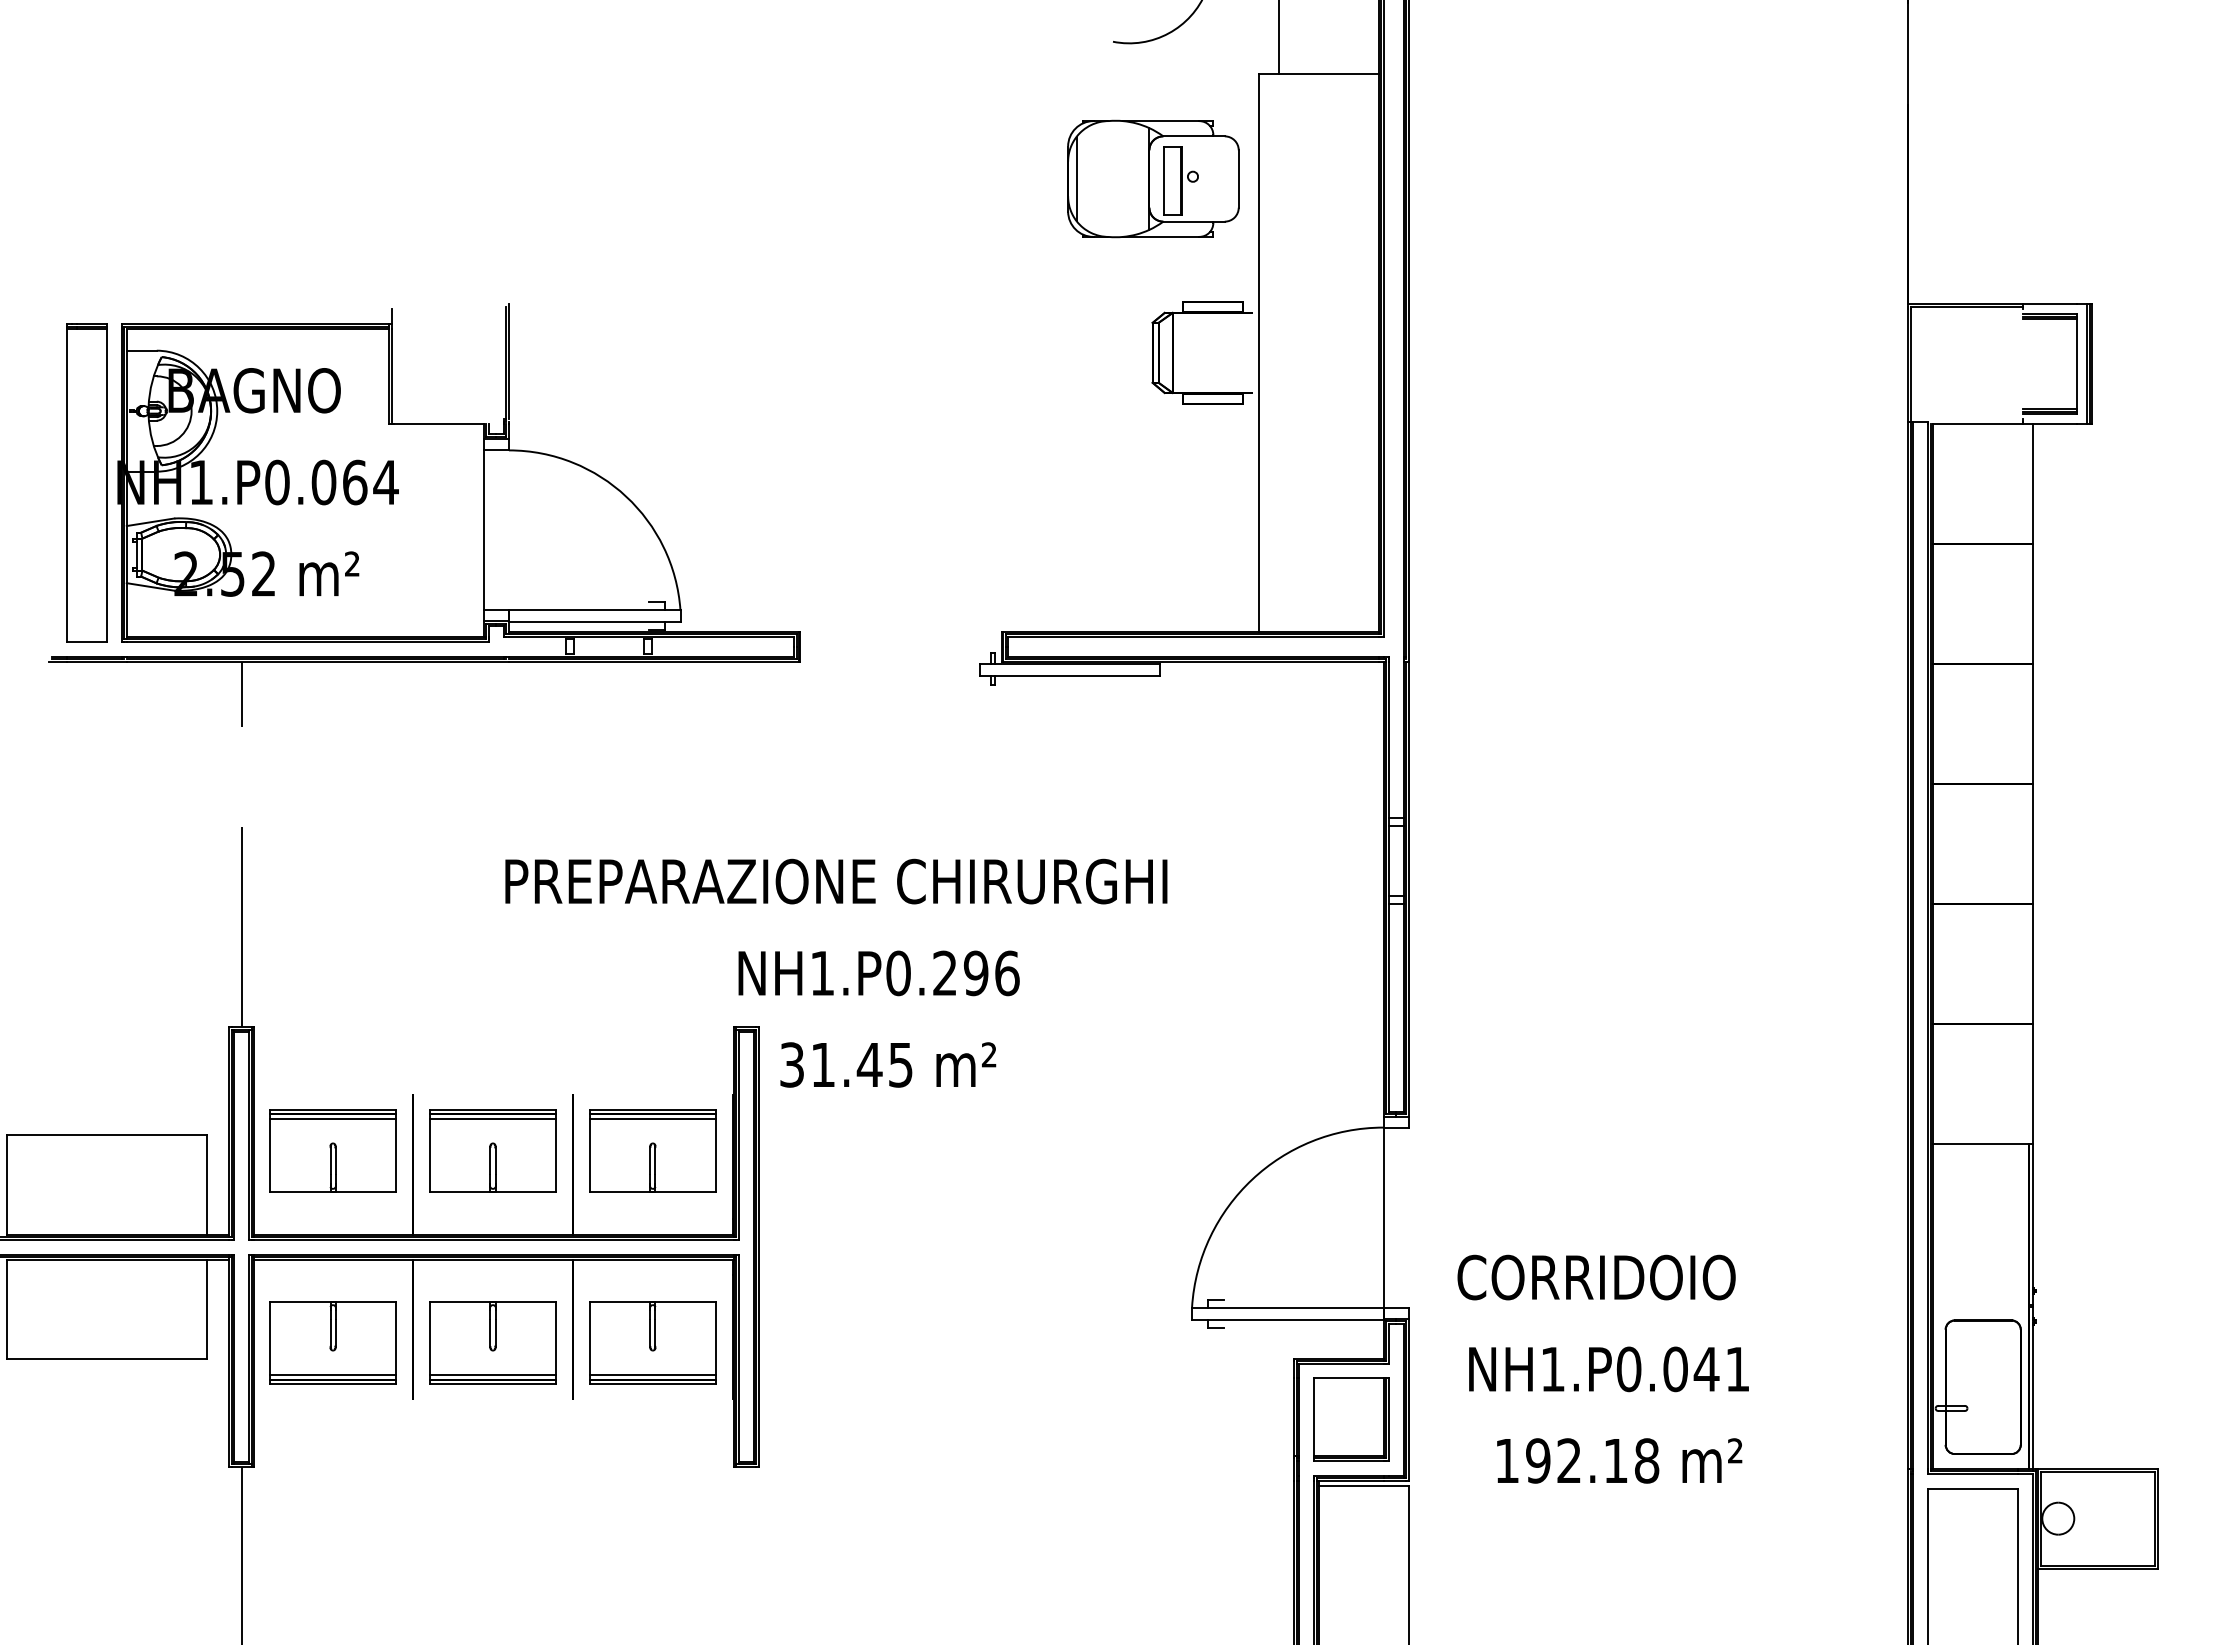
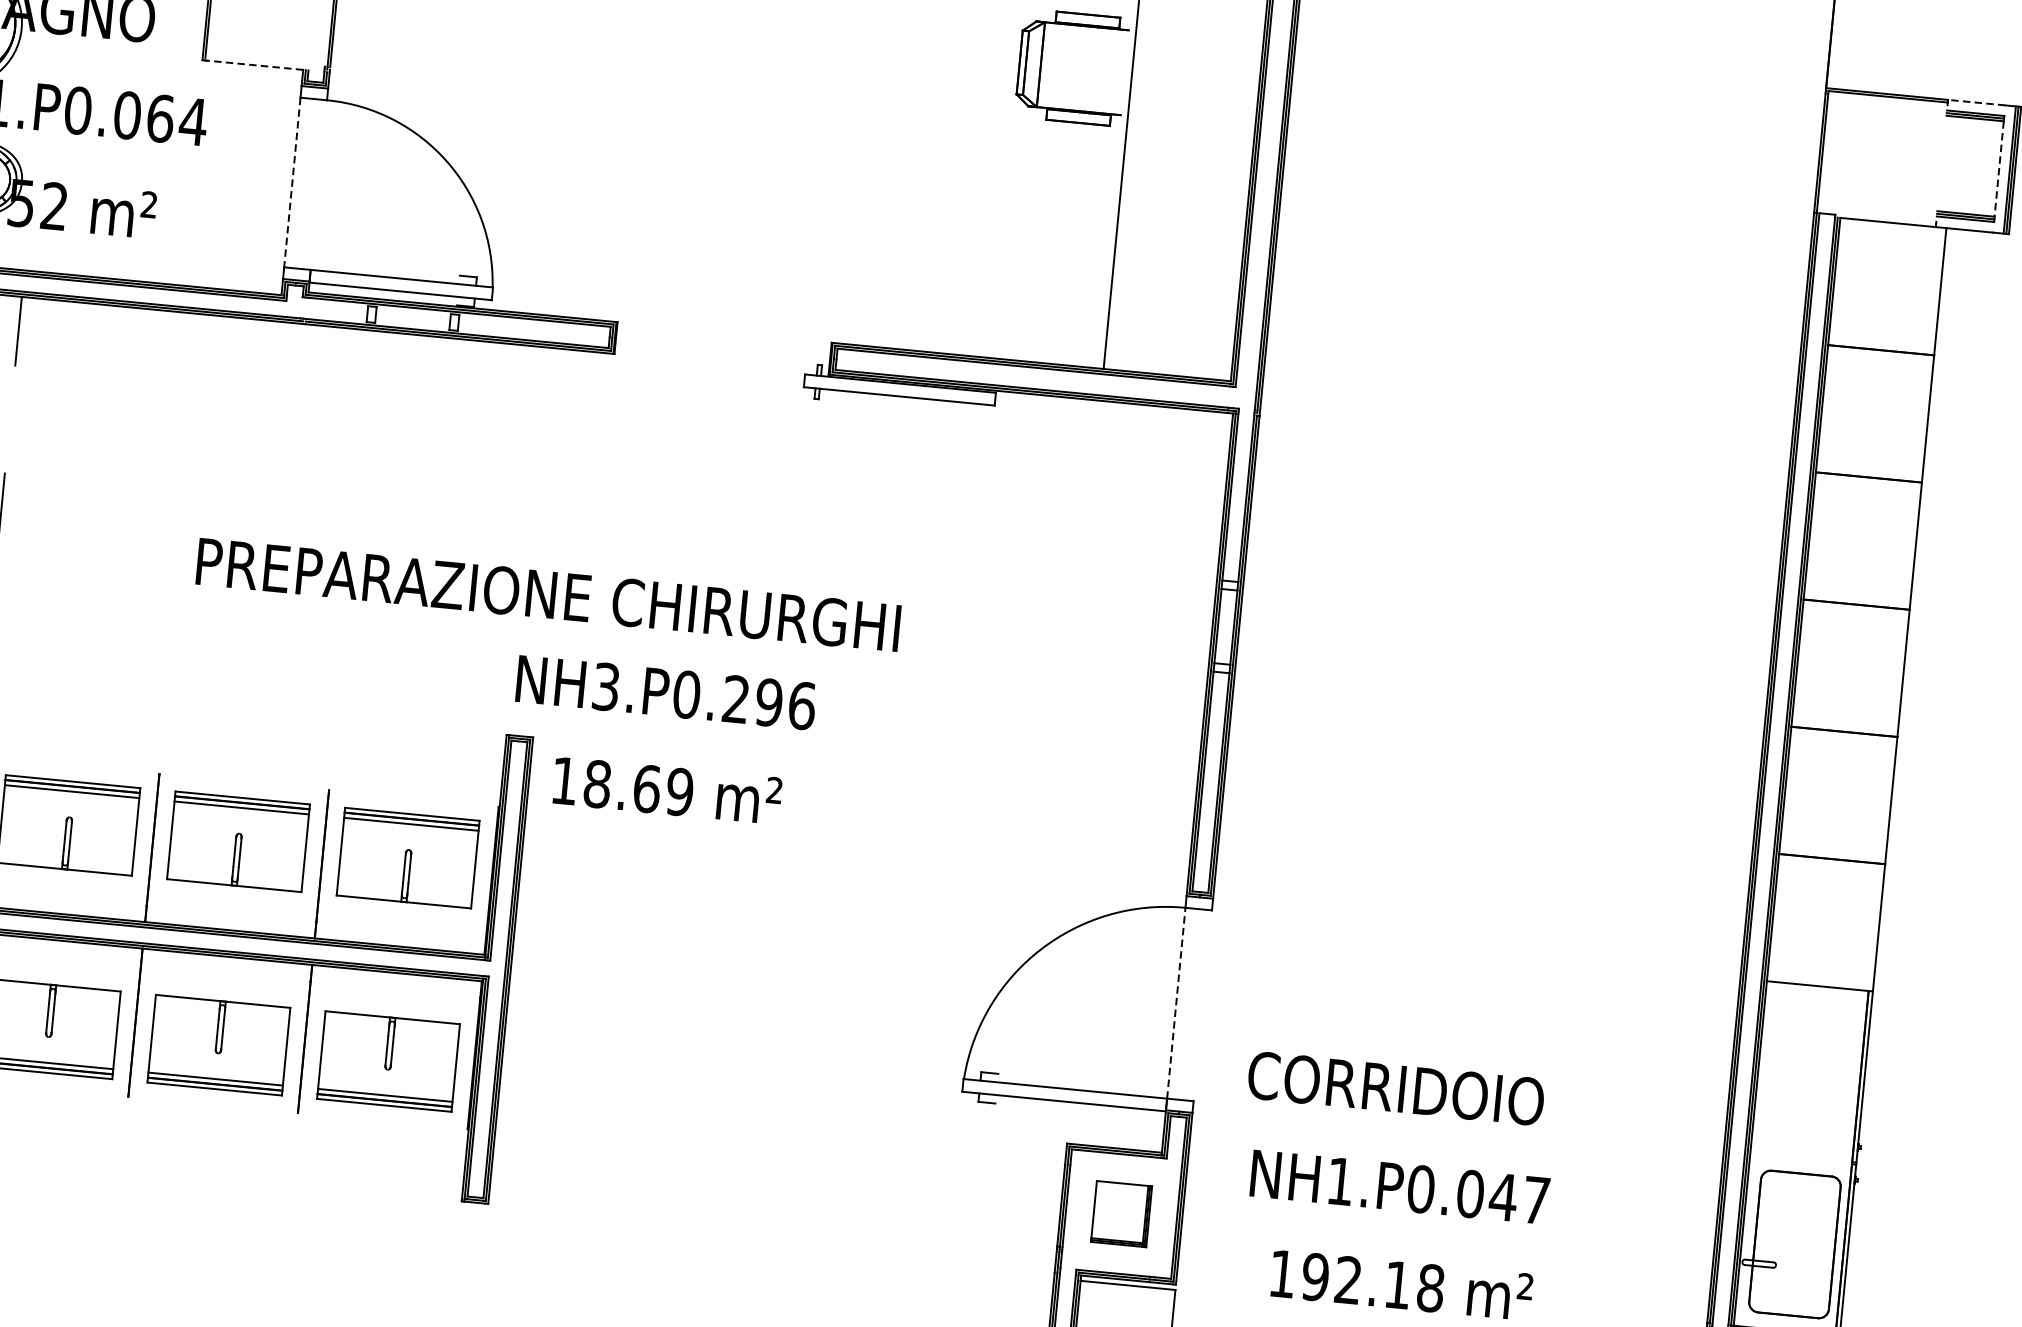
line: (2050, 304) -> (1976, 102), solid -> dashed
line: (2077, 364) -> (1999, 169), solid -> dashed
line: (437, 424) -> (253, 65), solid -> dashed
line: (483, 530) -> (291, 182), solid -> dashed
text: (836, 881) -> (548, 594), moved
text: (822, 973) -> (606, 687), NH1.P0.296 -> NH3.P0.296
text: (846, 1064) -> (622, 786), 31.45 -> 18.69
line: (1383, 1217) -> (1176, 1003), solid -> dashed
text: (1737, 1369) -> (1536, 1200), NH1.P0.041 -> NH1.P0.047
part: (1351, 1419) -> (1121, 1214), size x0.7

